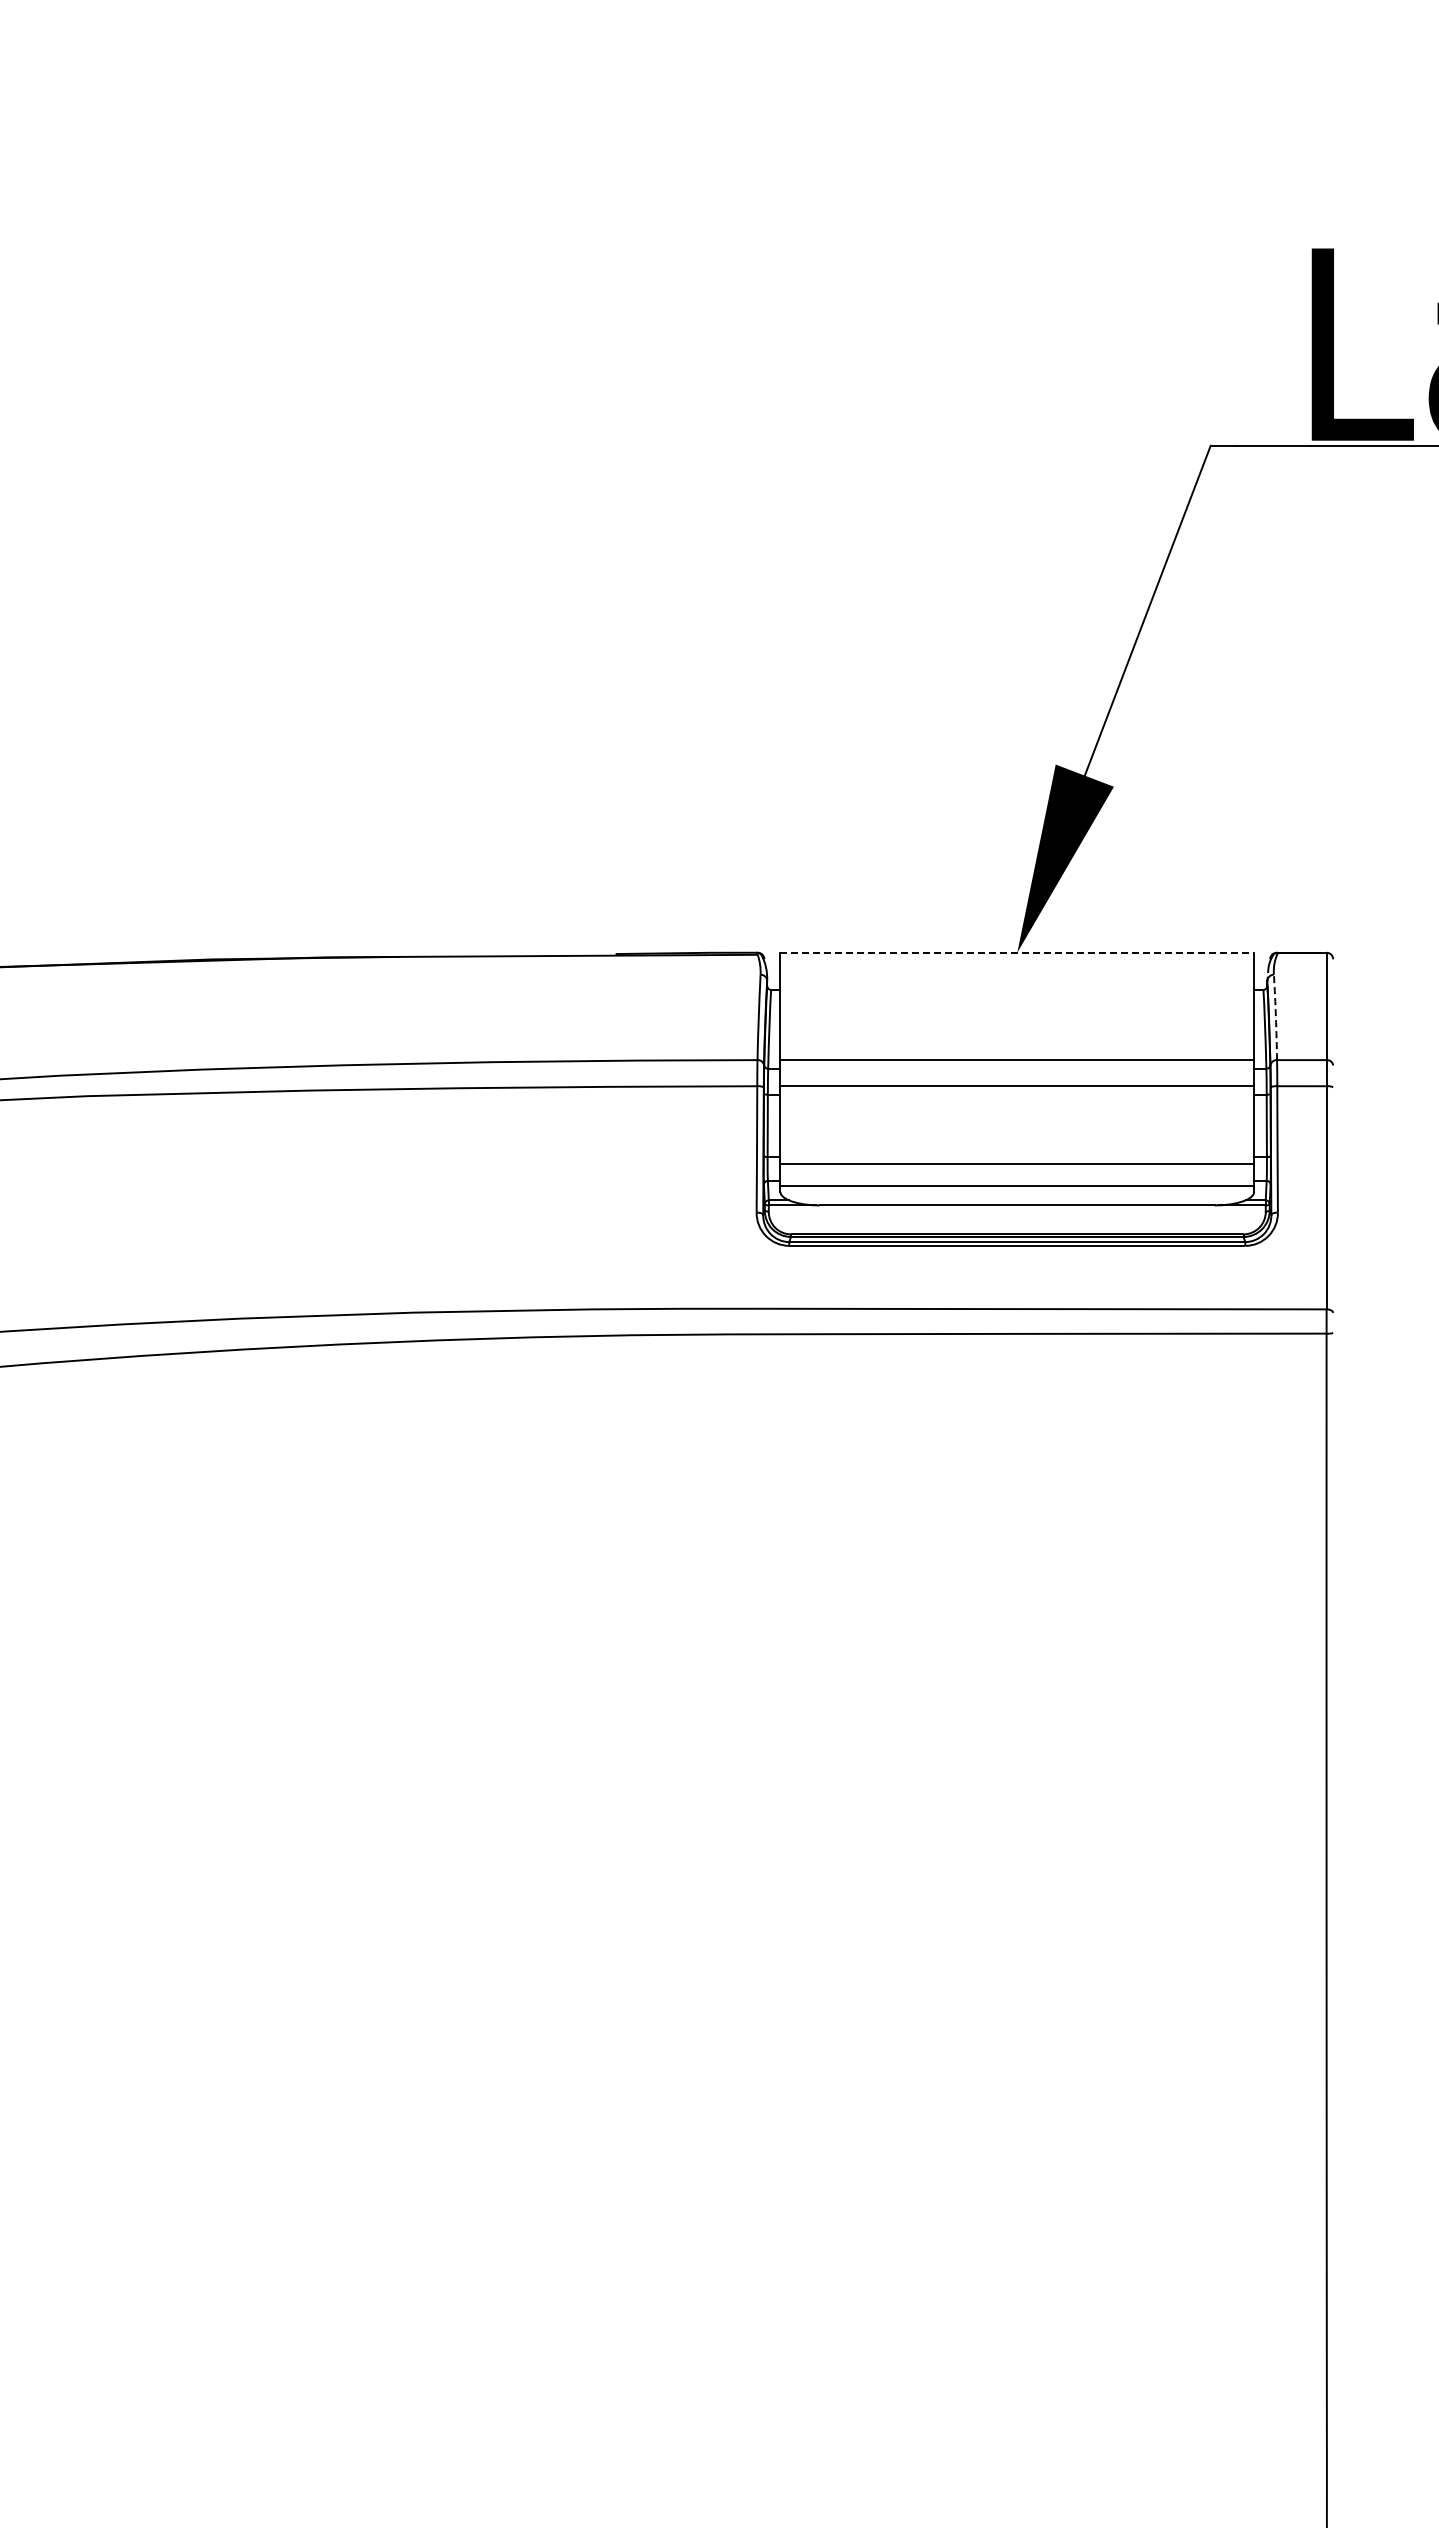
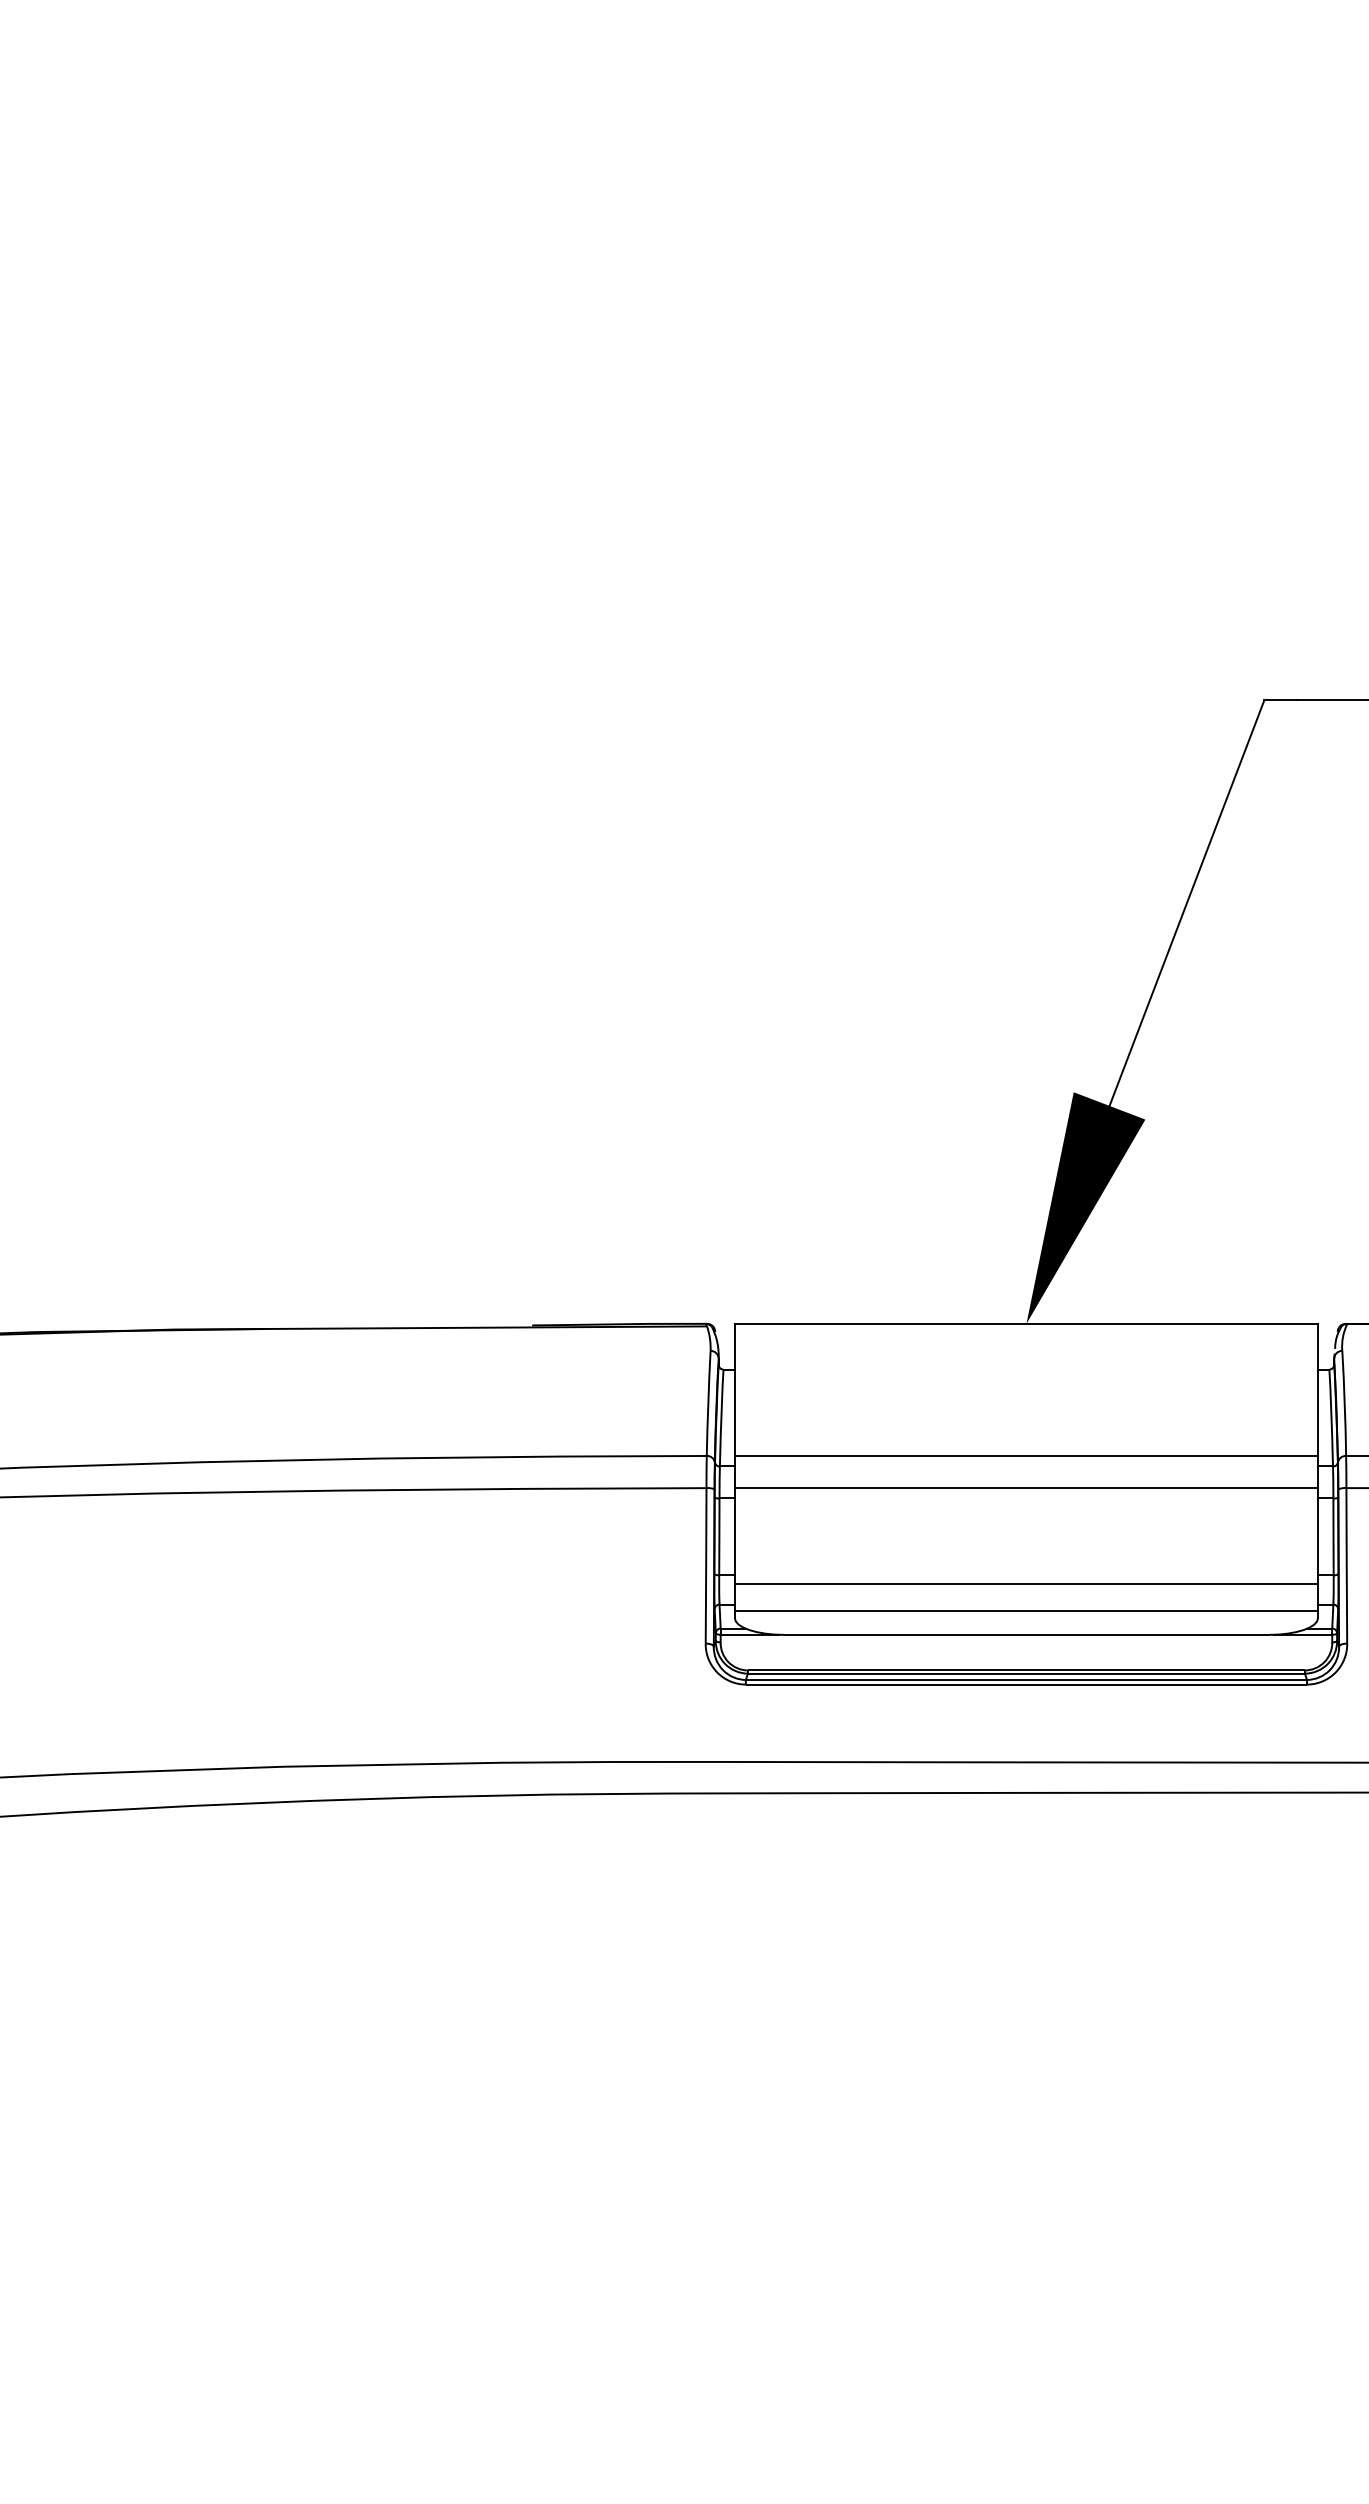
line: (1017, 952) -> (1026, 1323), dashed -> solid
arc: (1275, 1017) -> (1344, 1403), dashed -> solid

